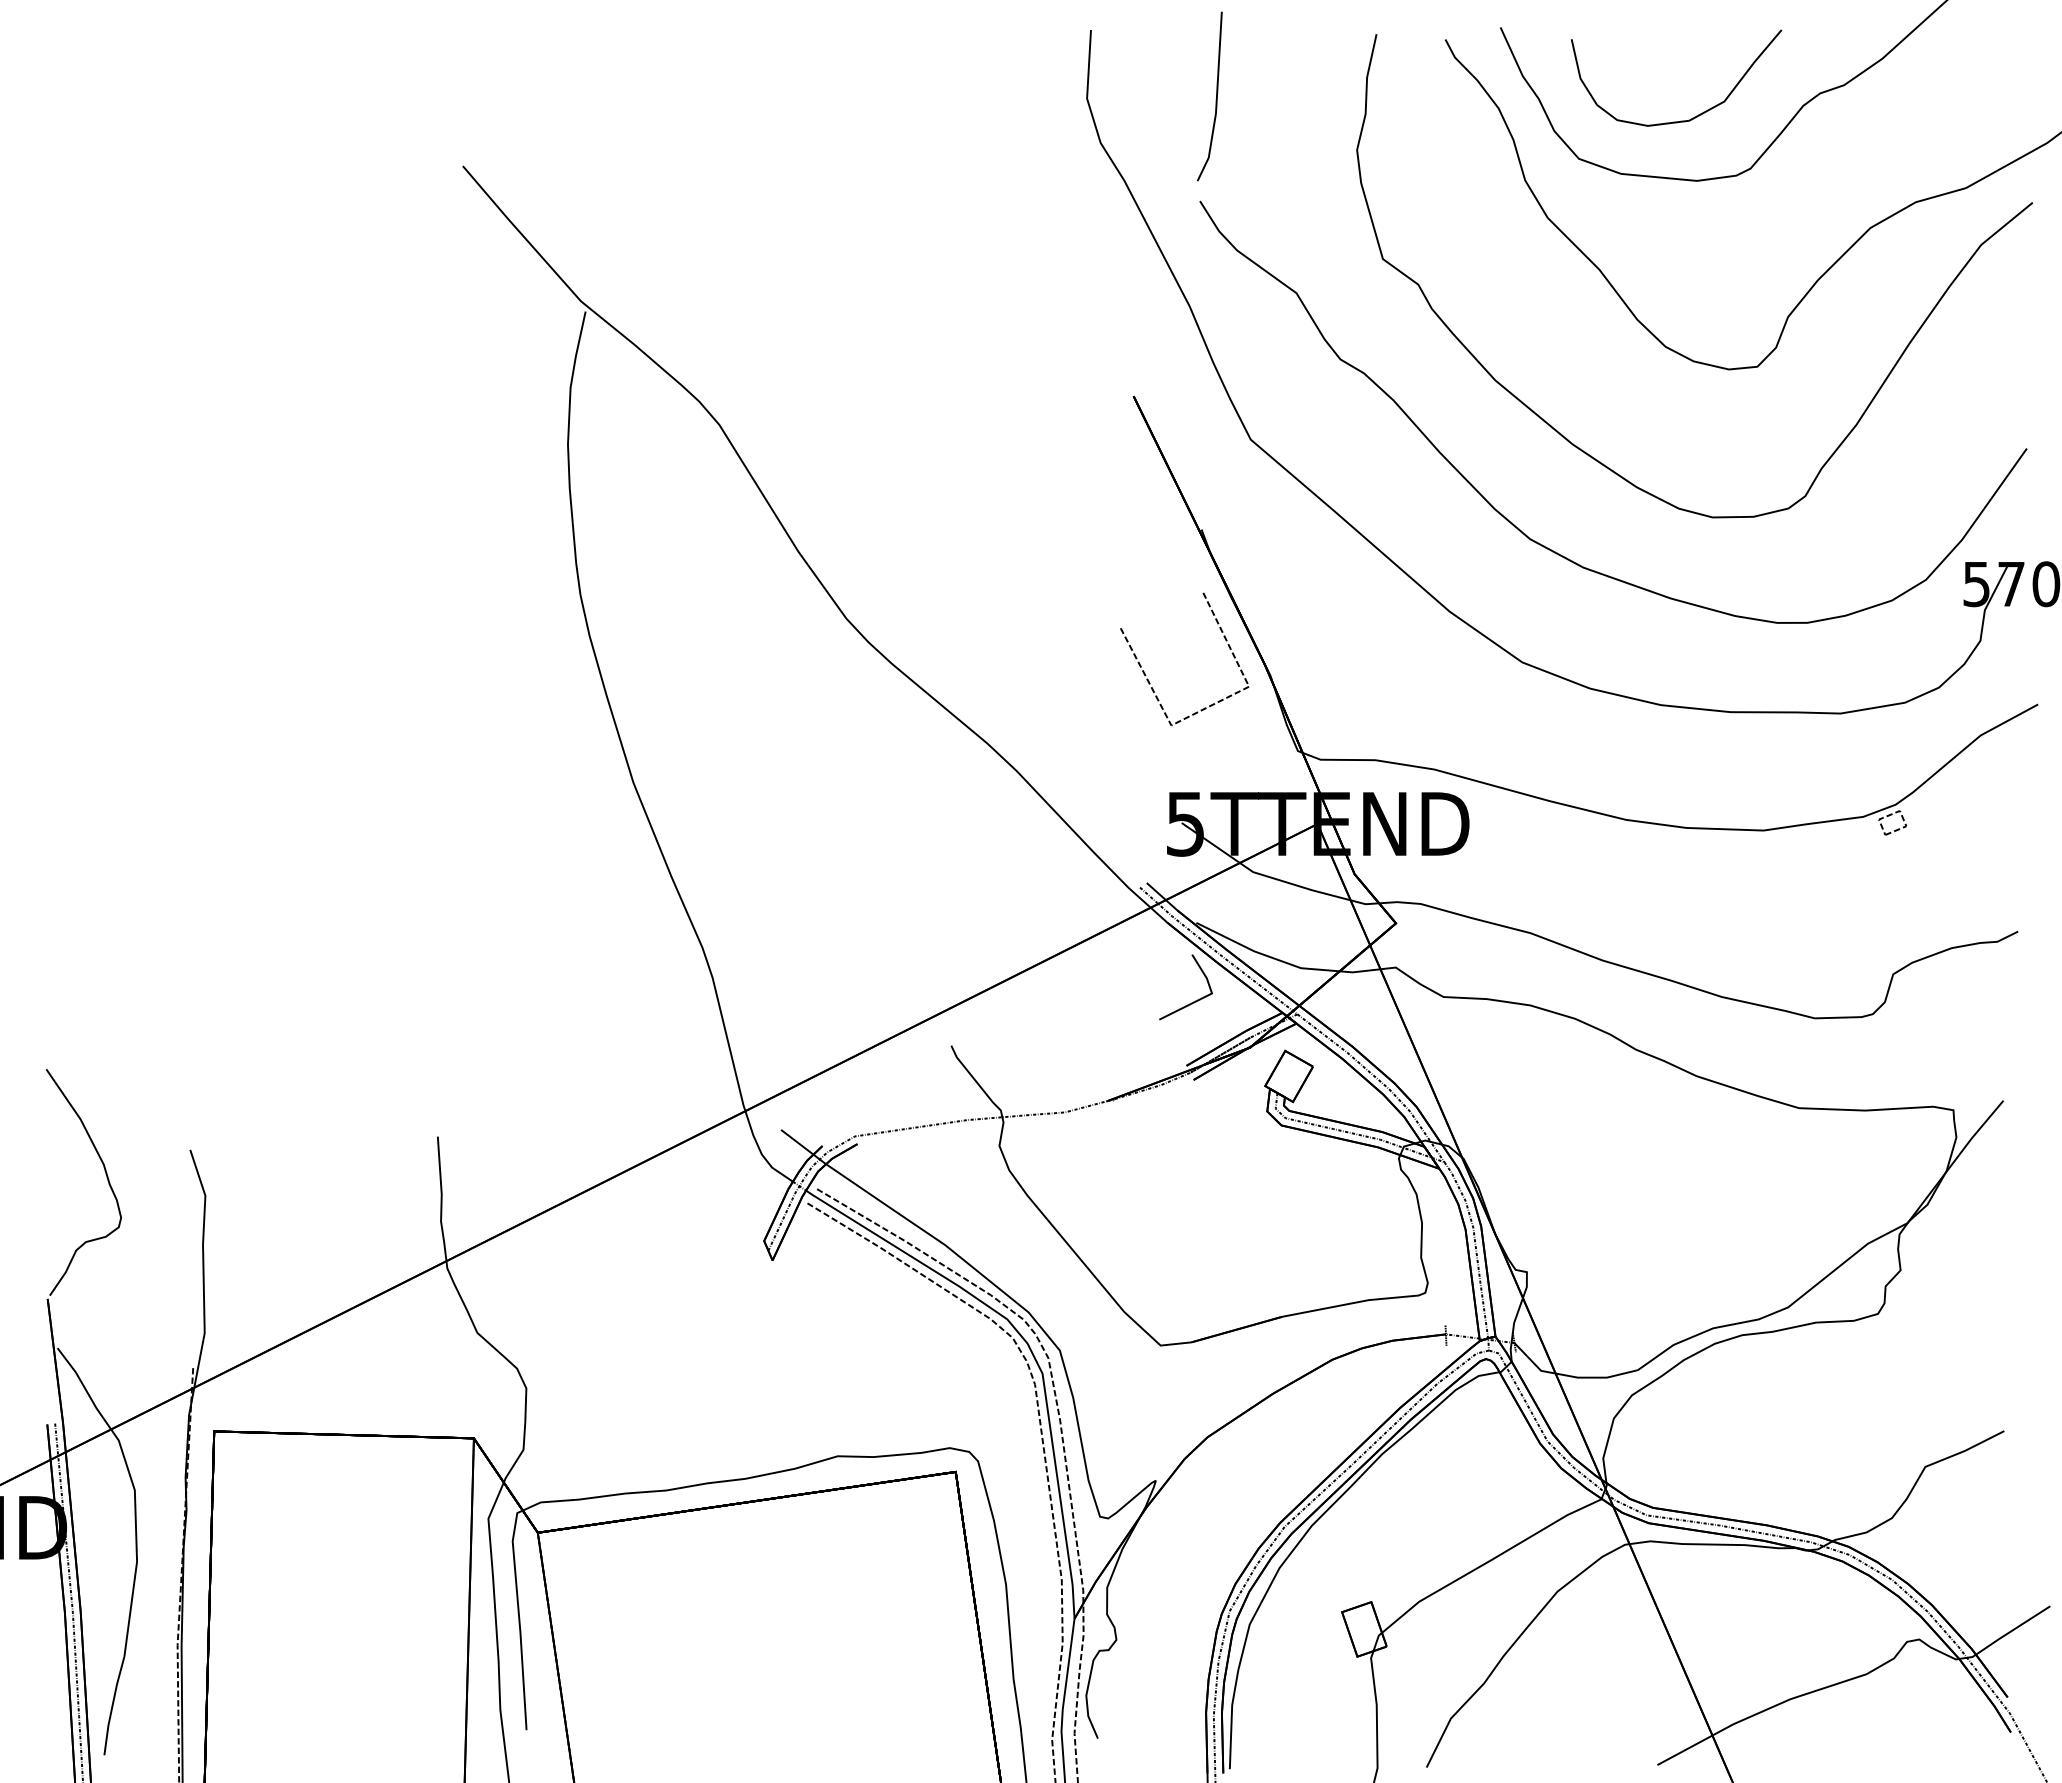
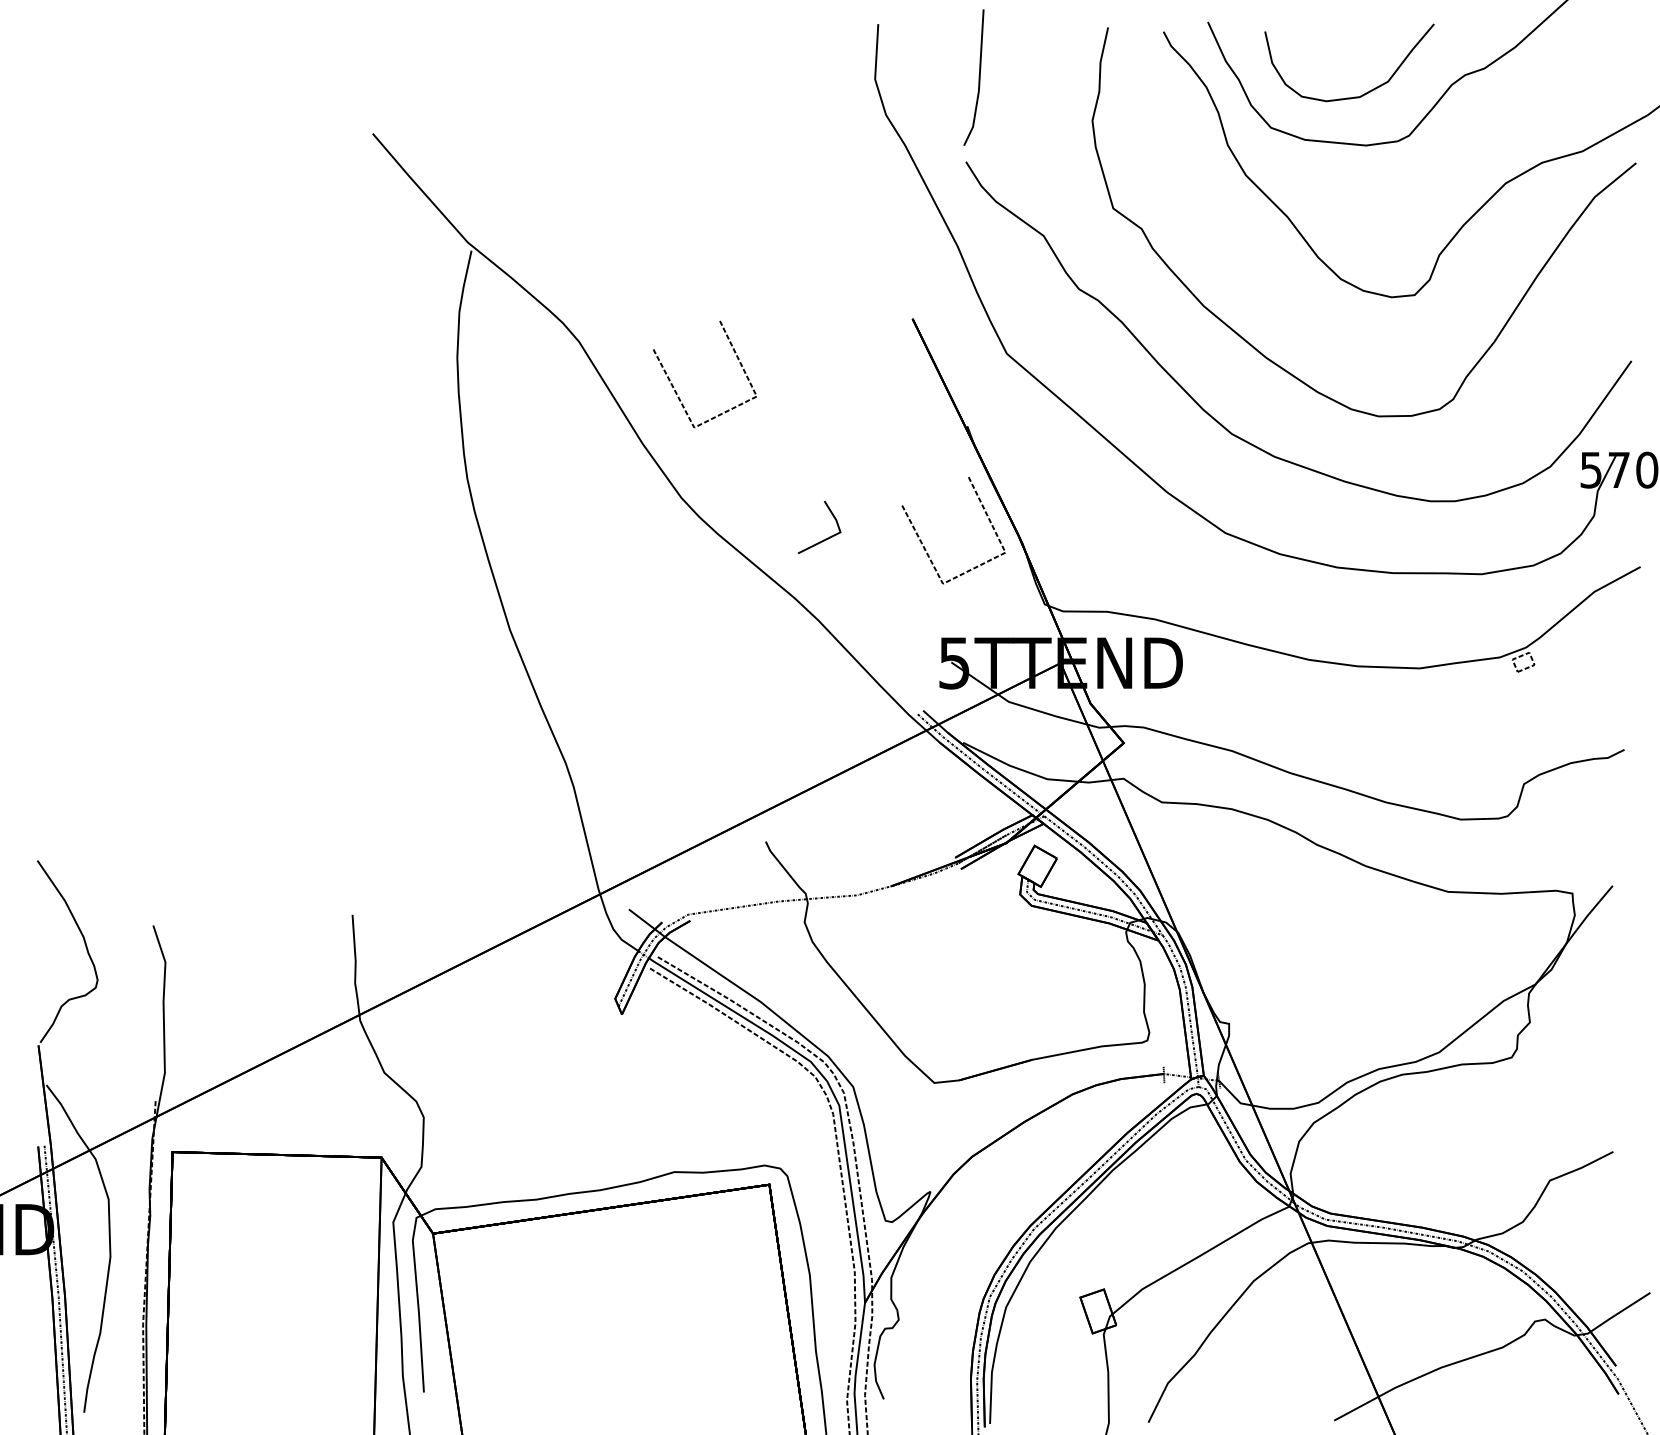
line: (837, 481) -> (674, 387), added
line: (1193, 1001) -> (825, 538), moved

